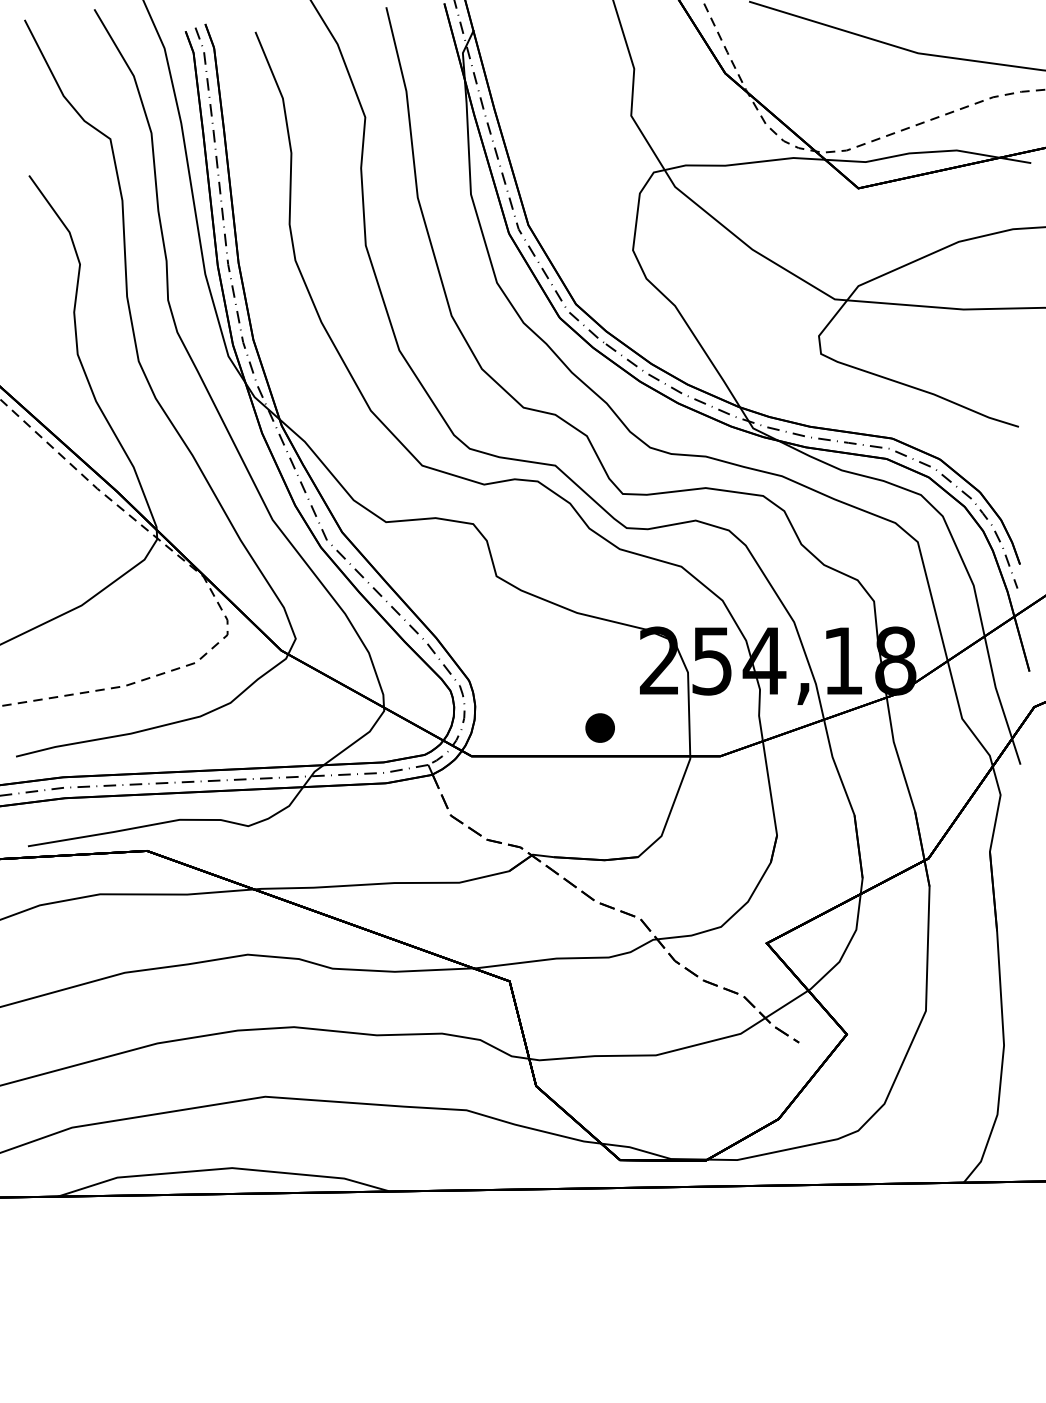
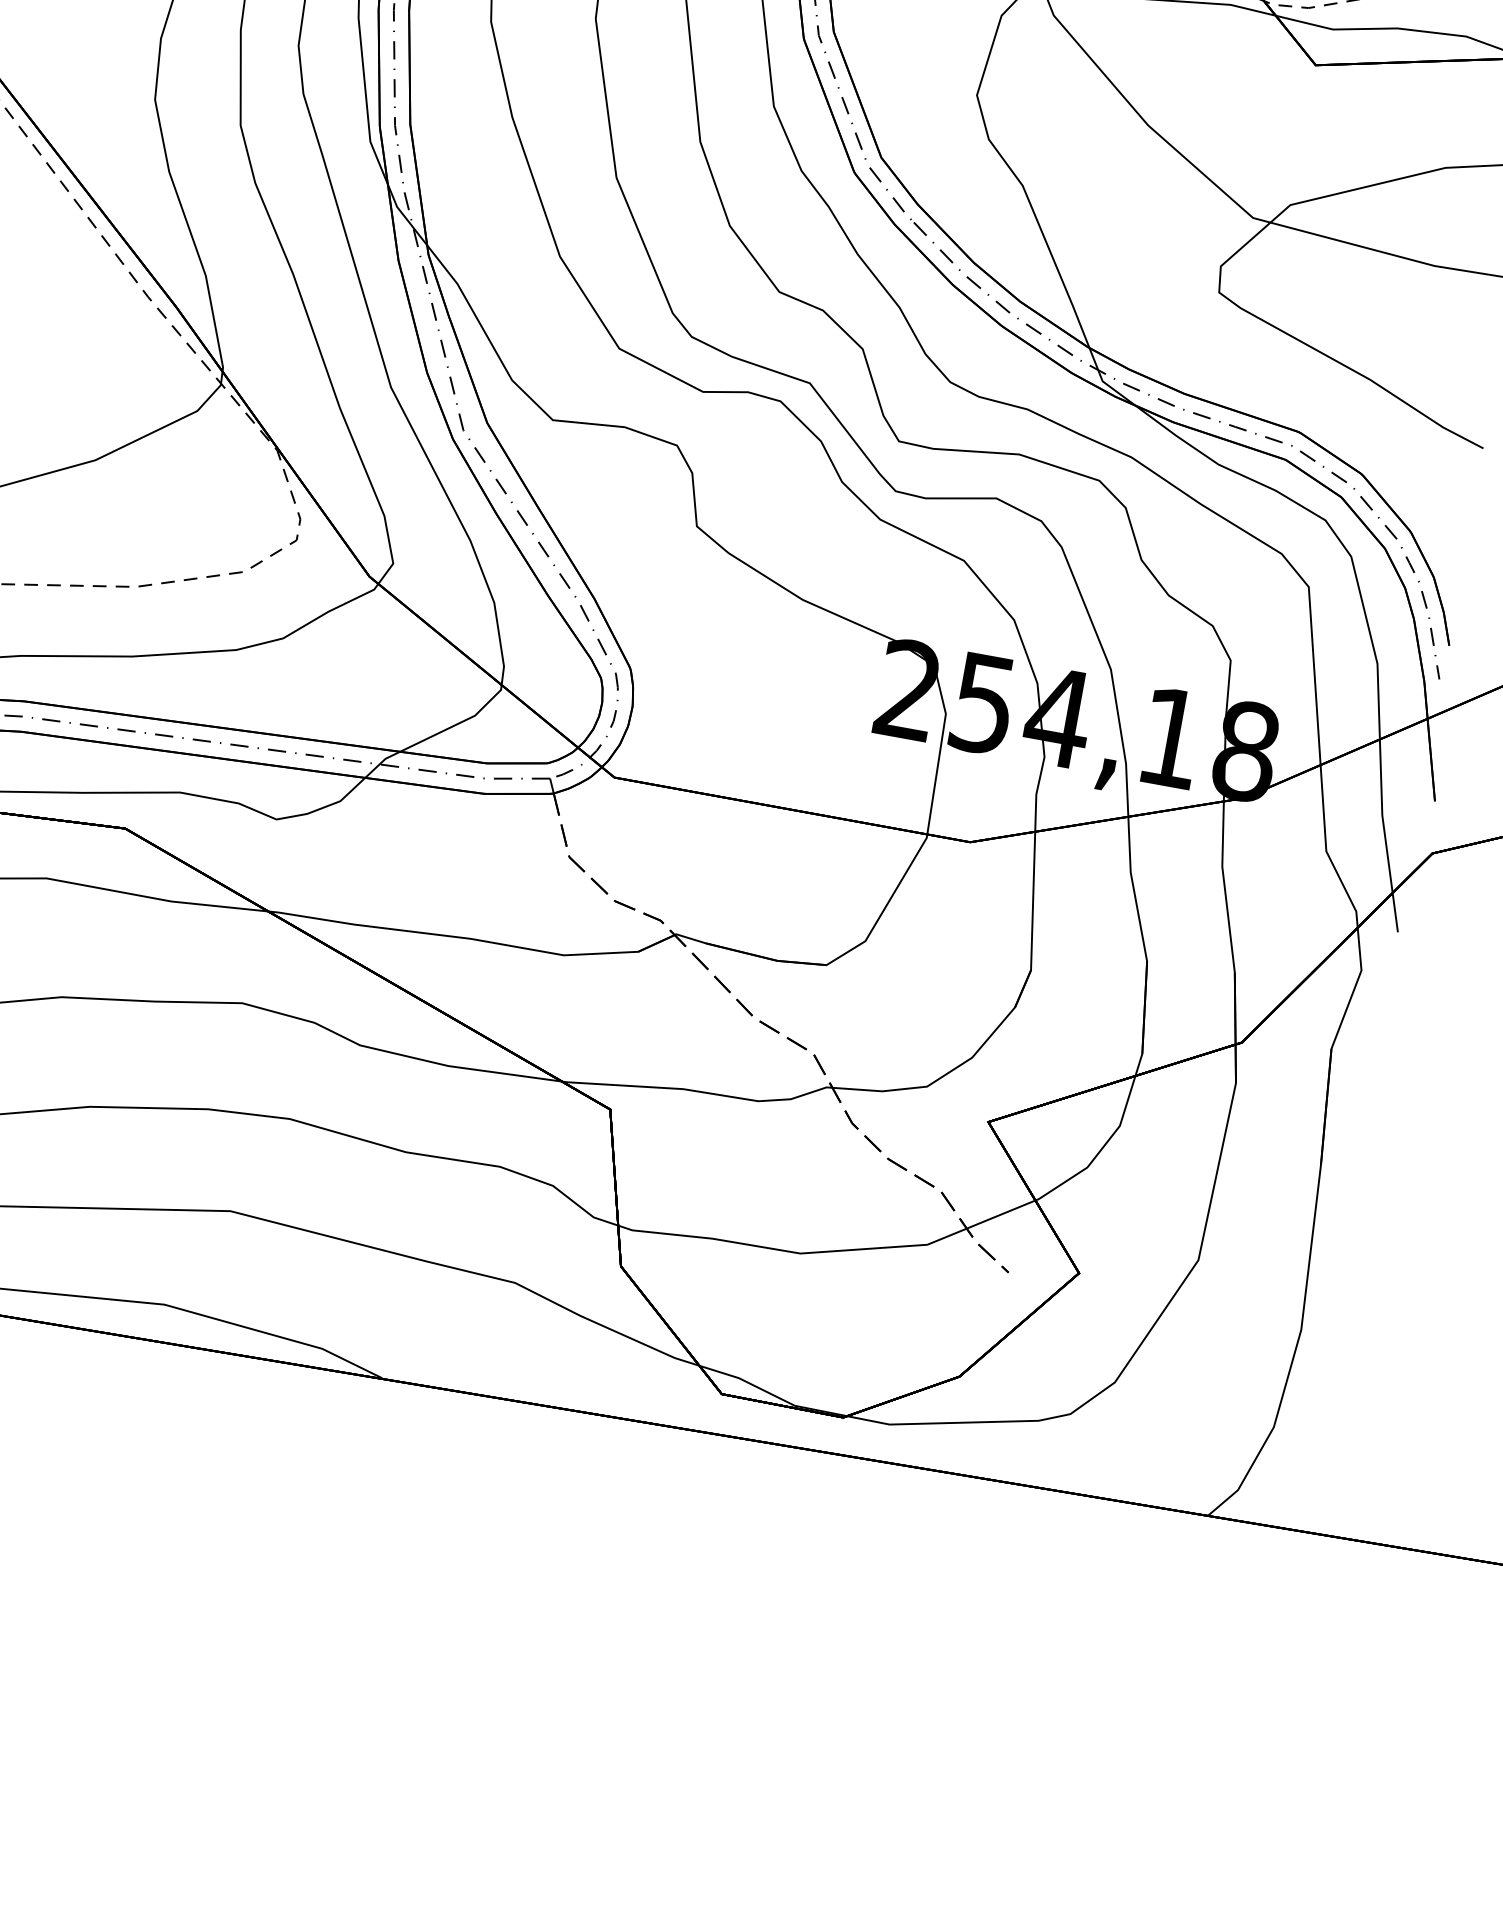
part: (599, 727) -> (804, 769), removed

